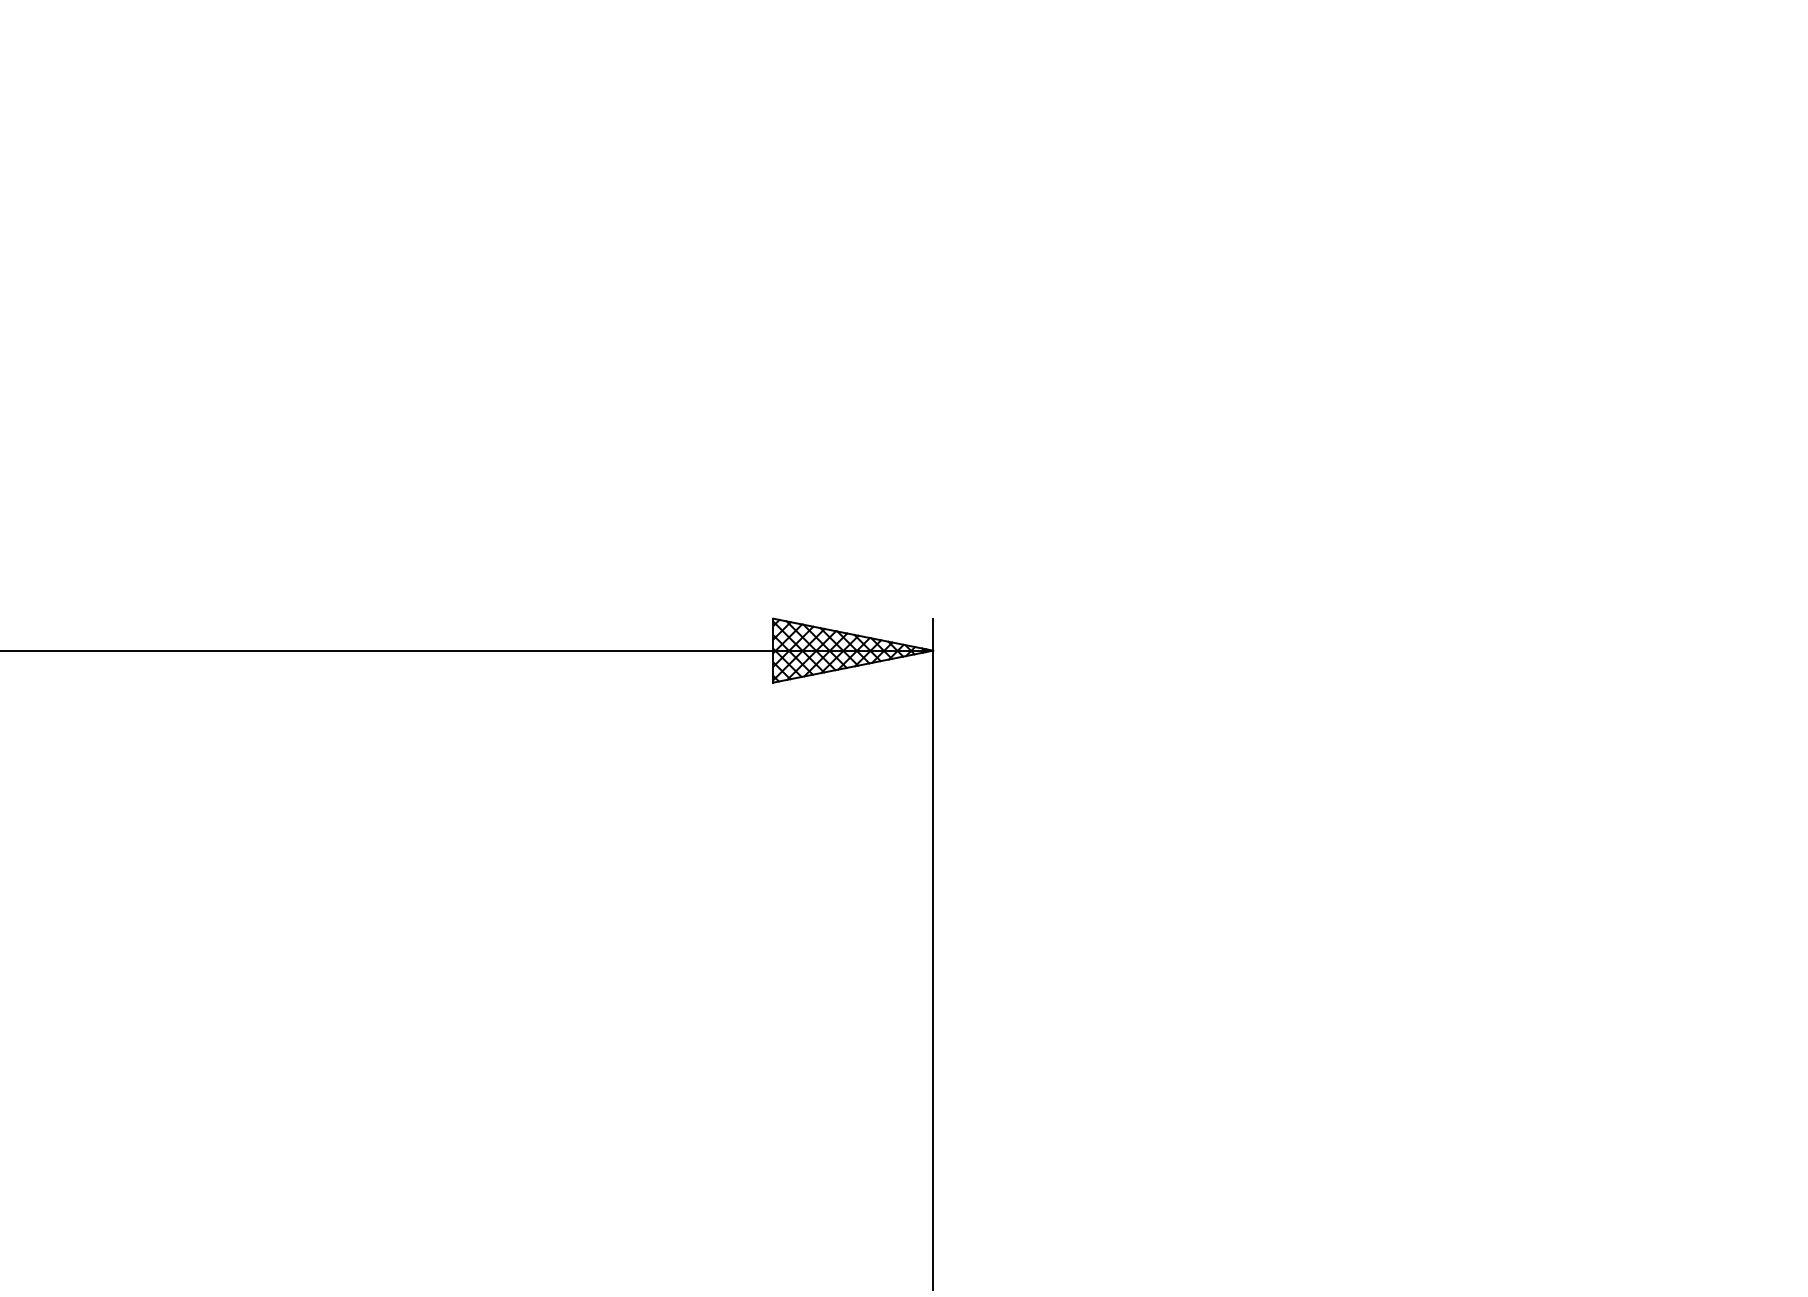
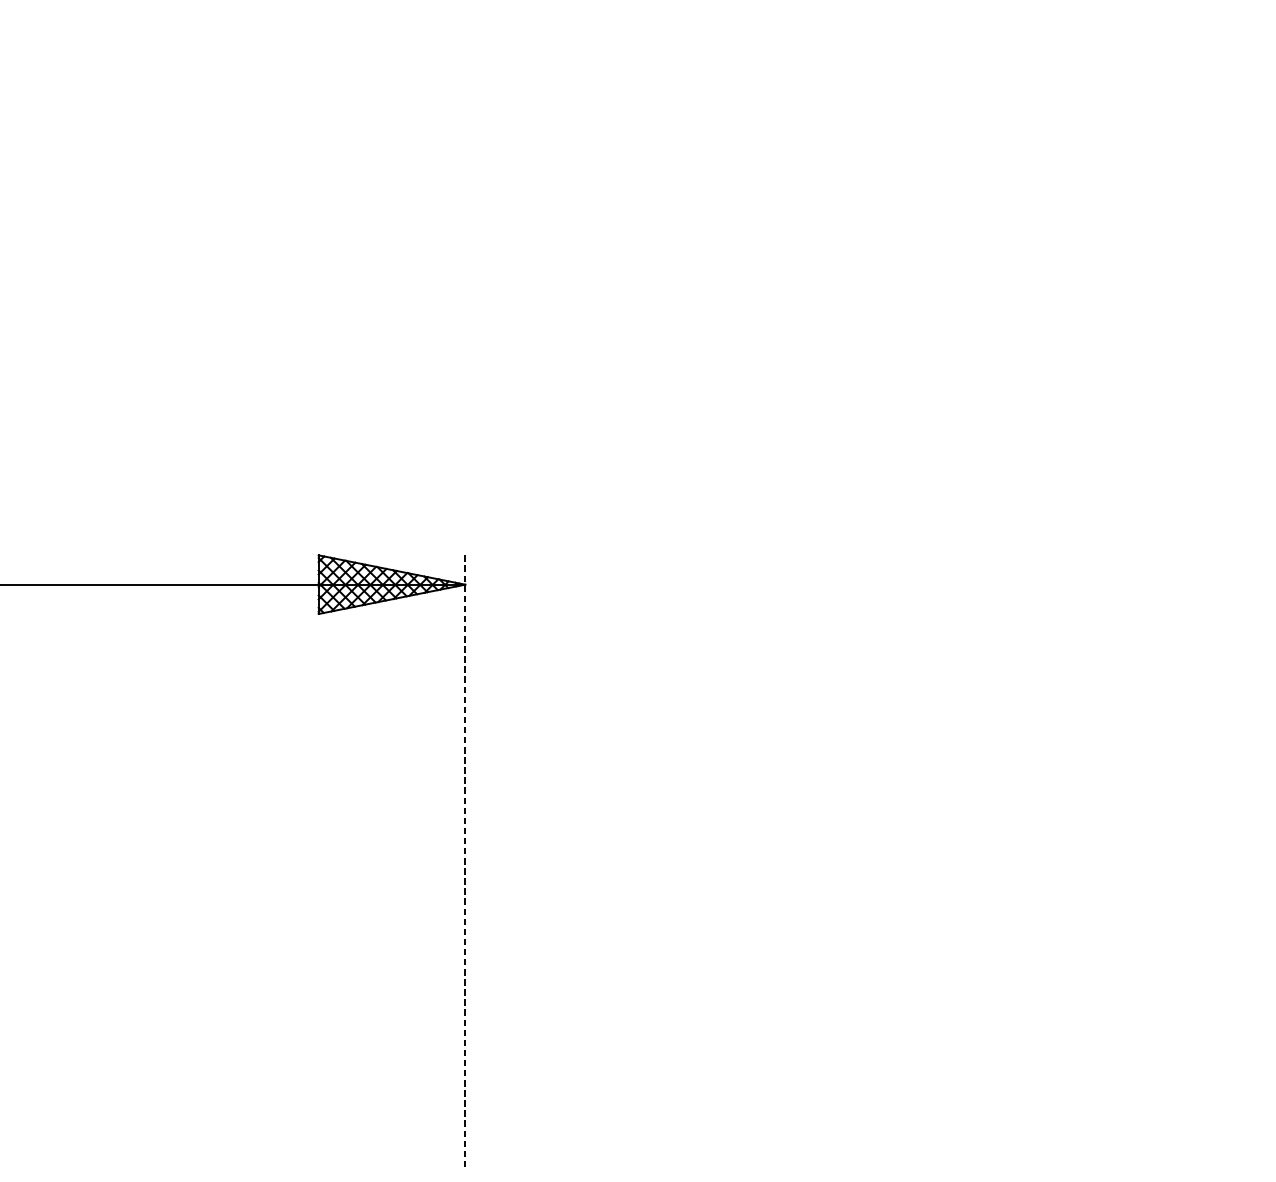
line: (933, 954) -> (465, 863), solid -> dashed

